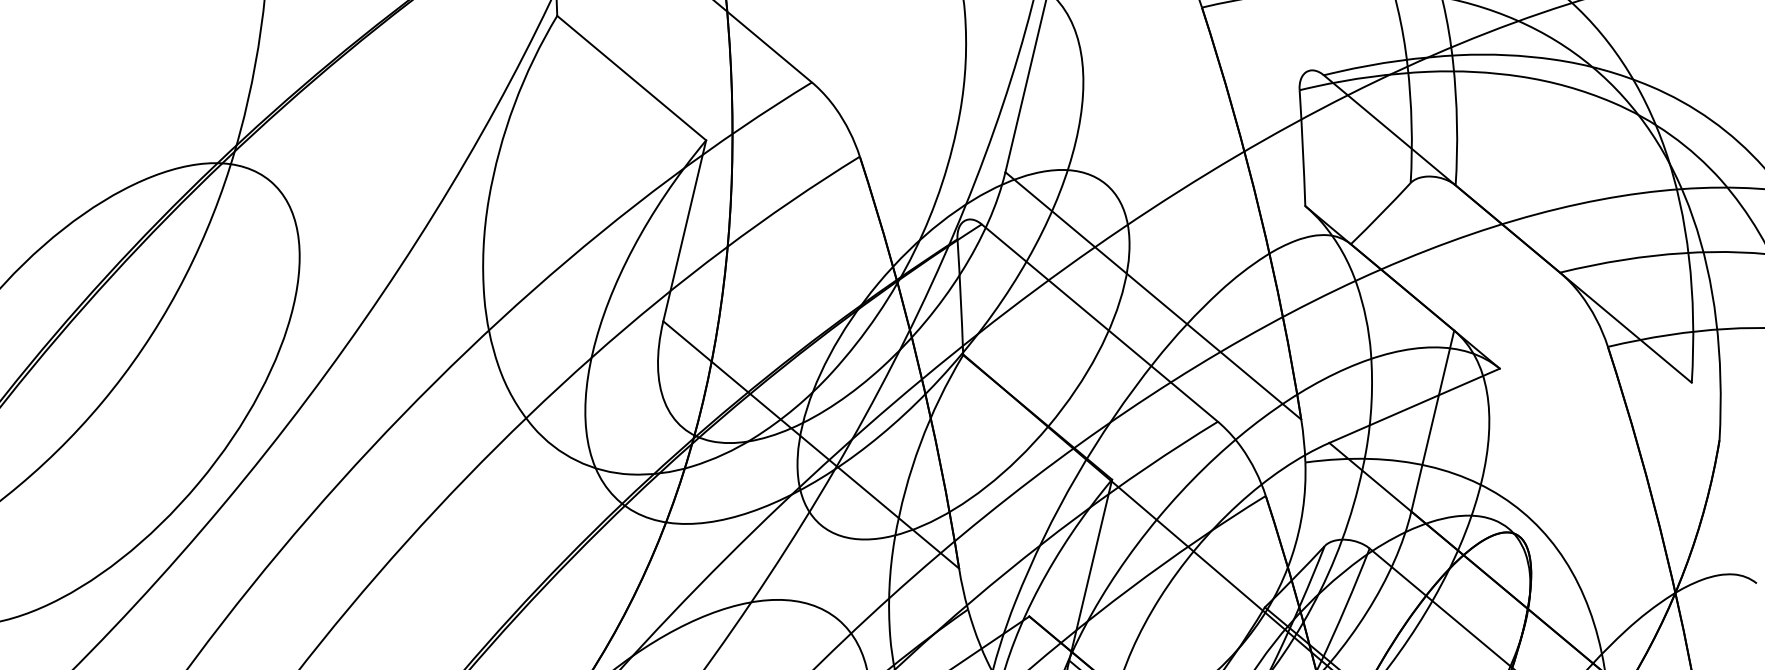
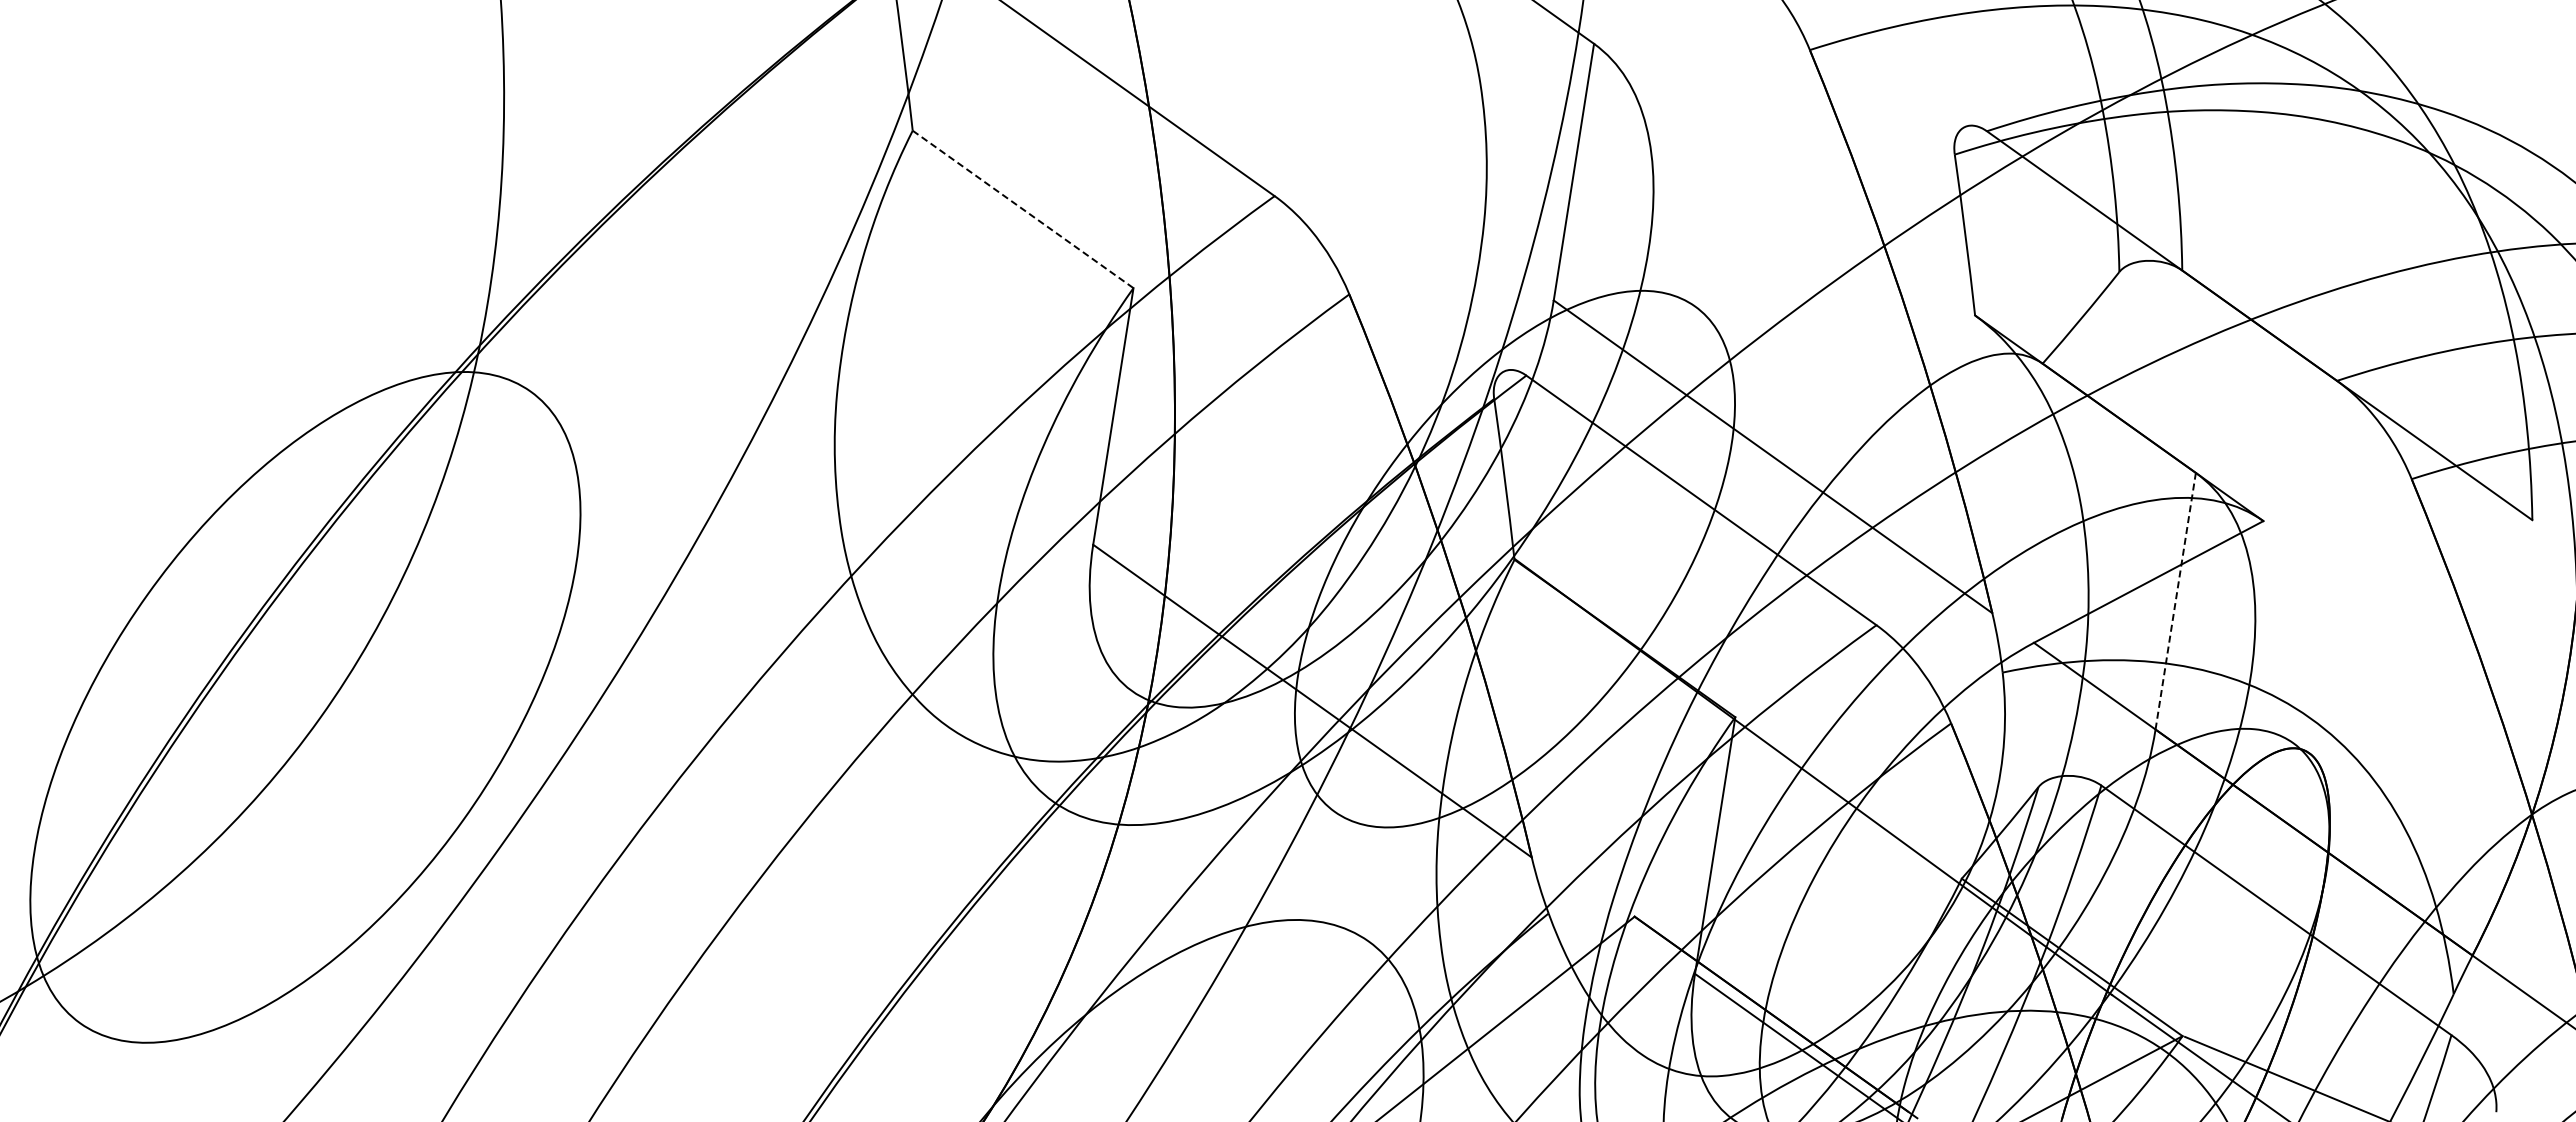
line: (631, 78) -> (1023, 209), solid -> dashed
line: (1432, 421) -> (2175, 601), solid -> dashed

